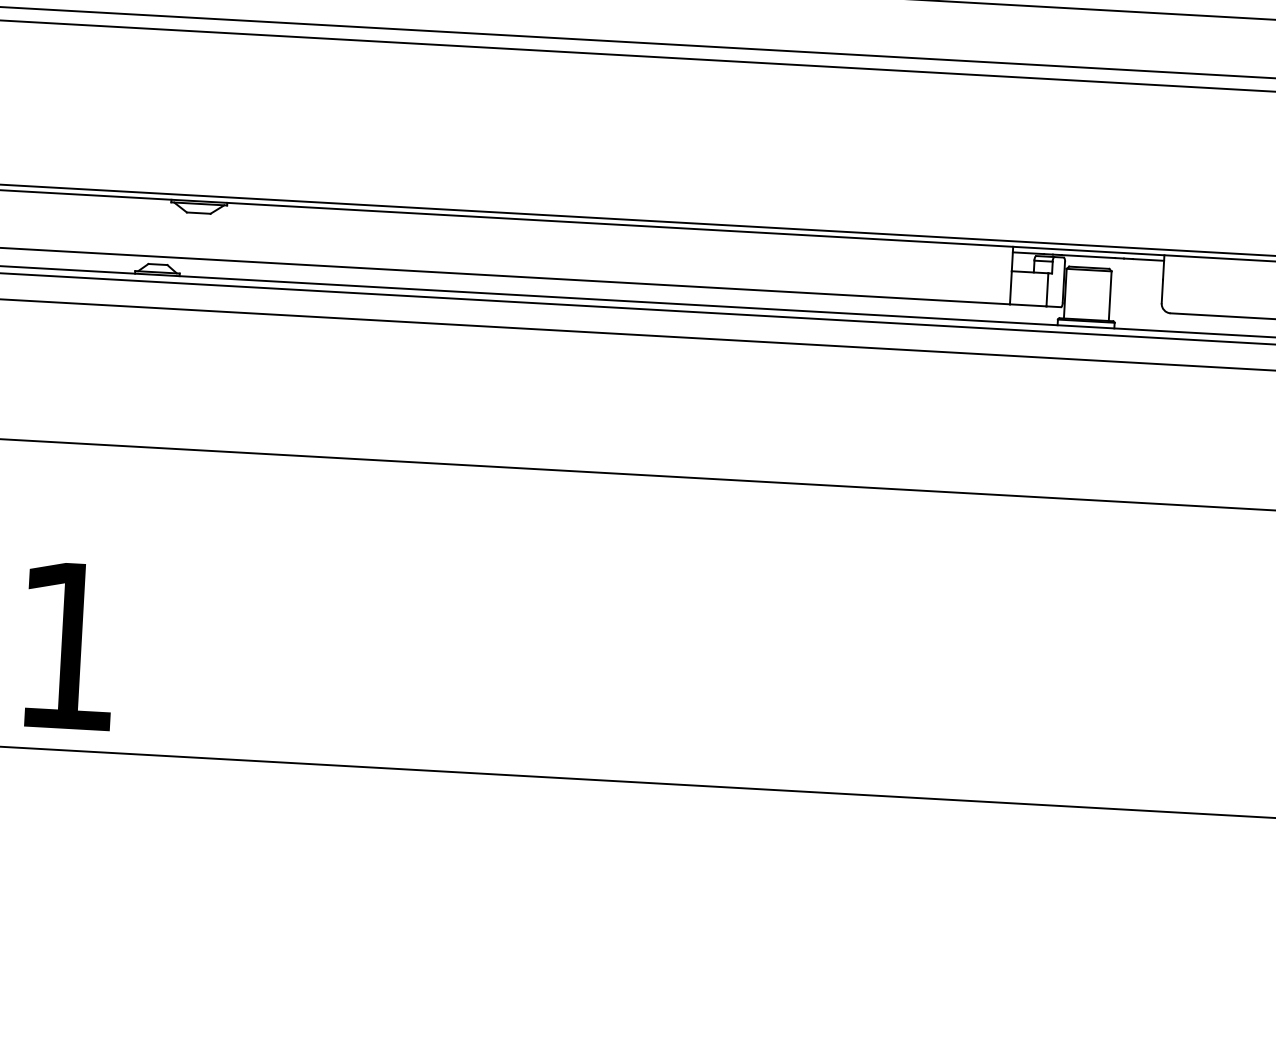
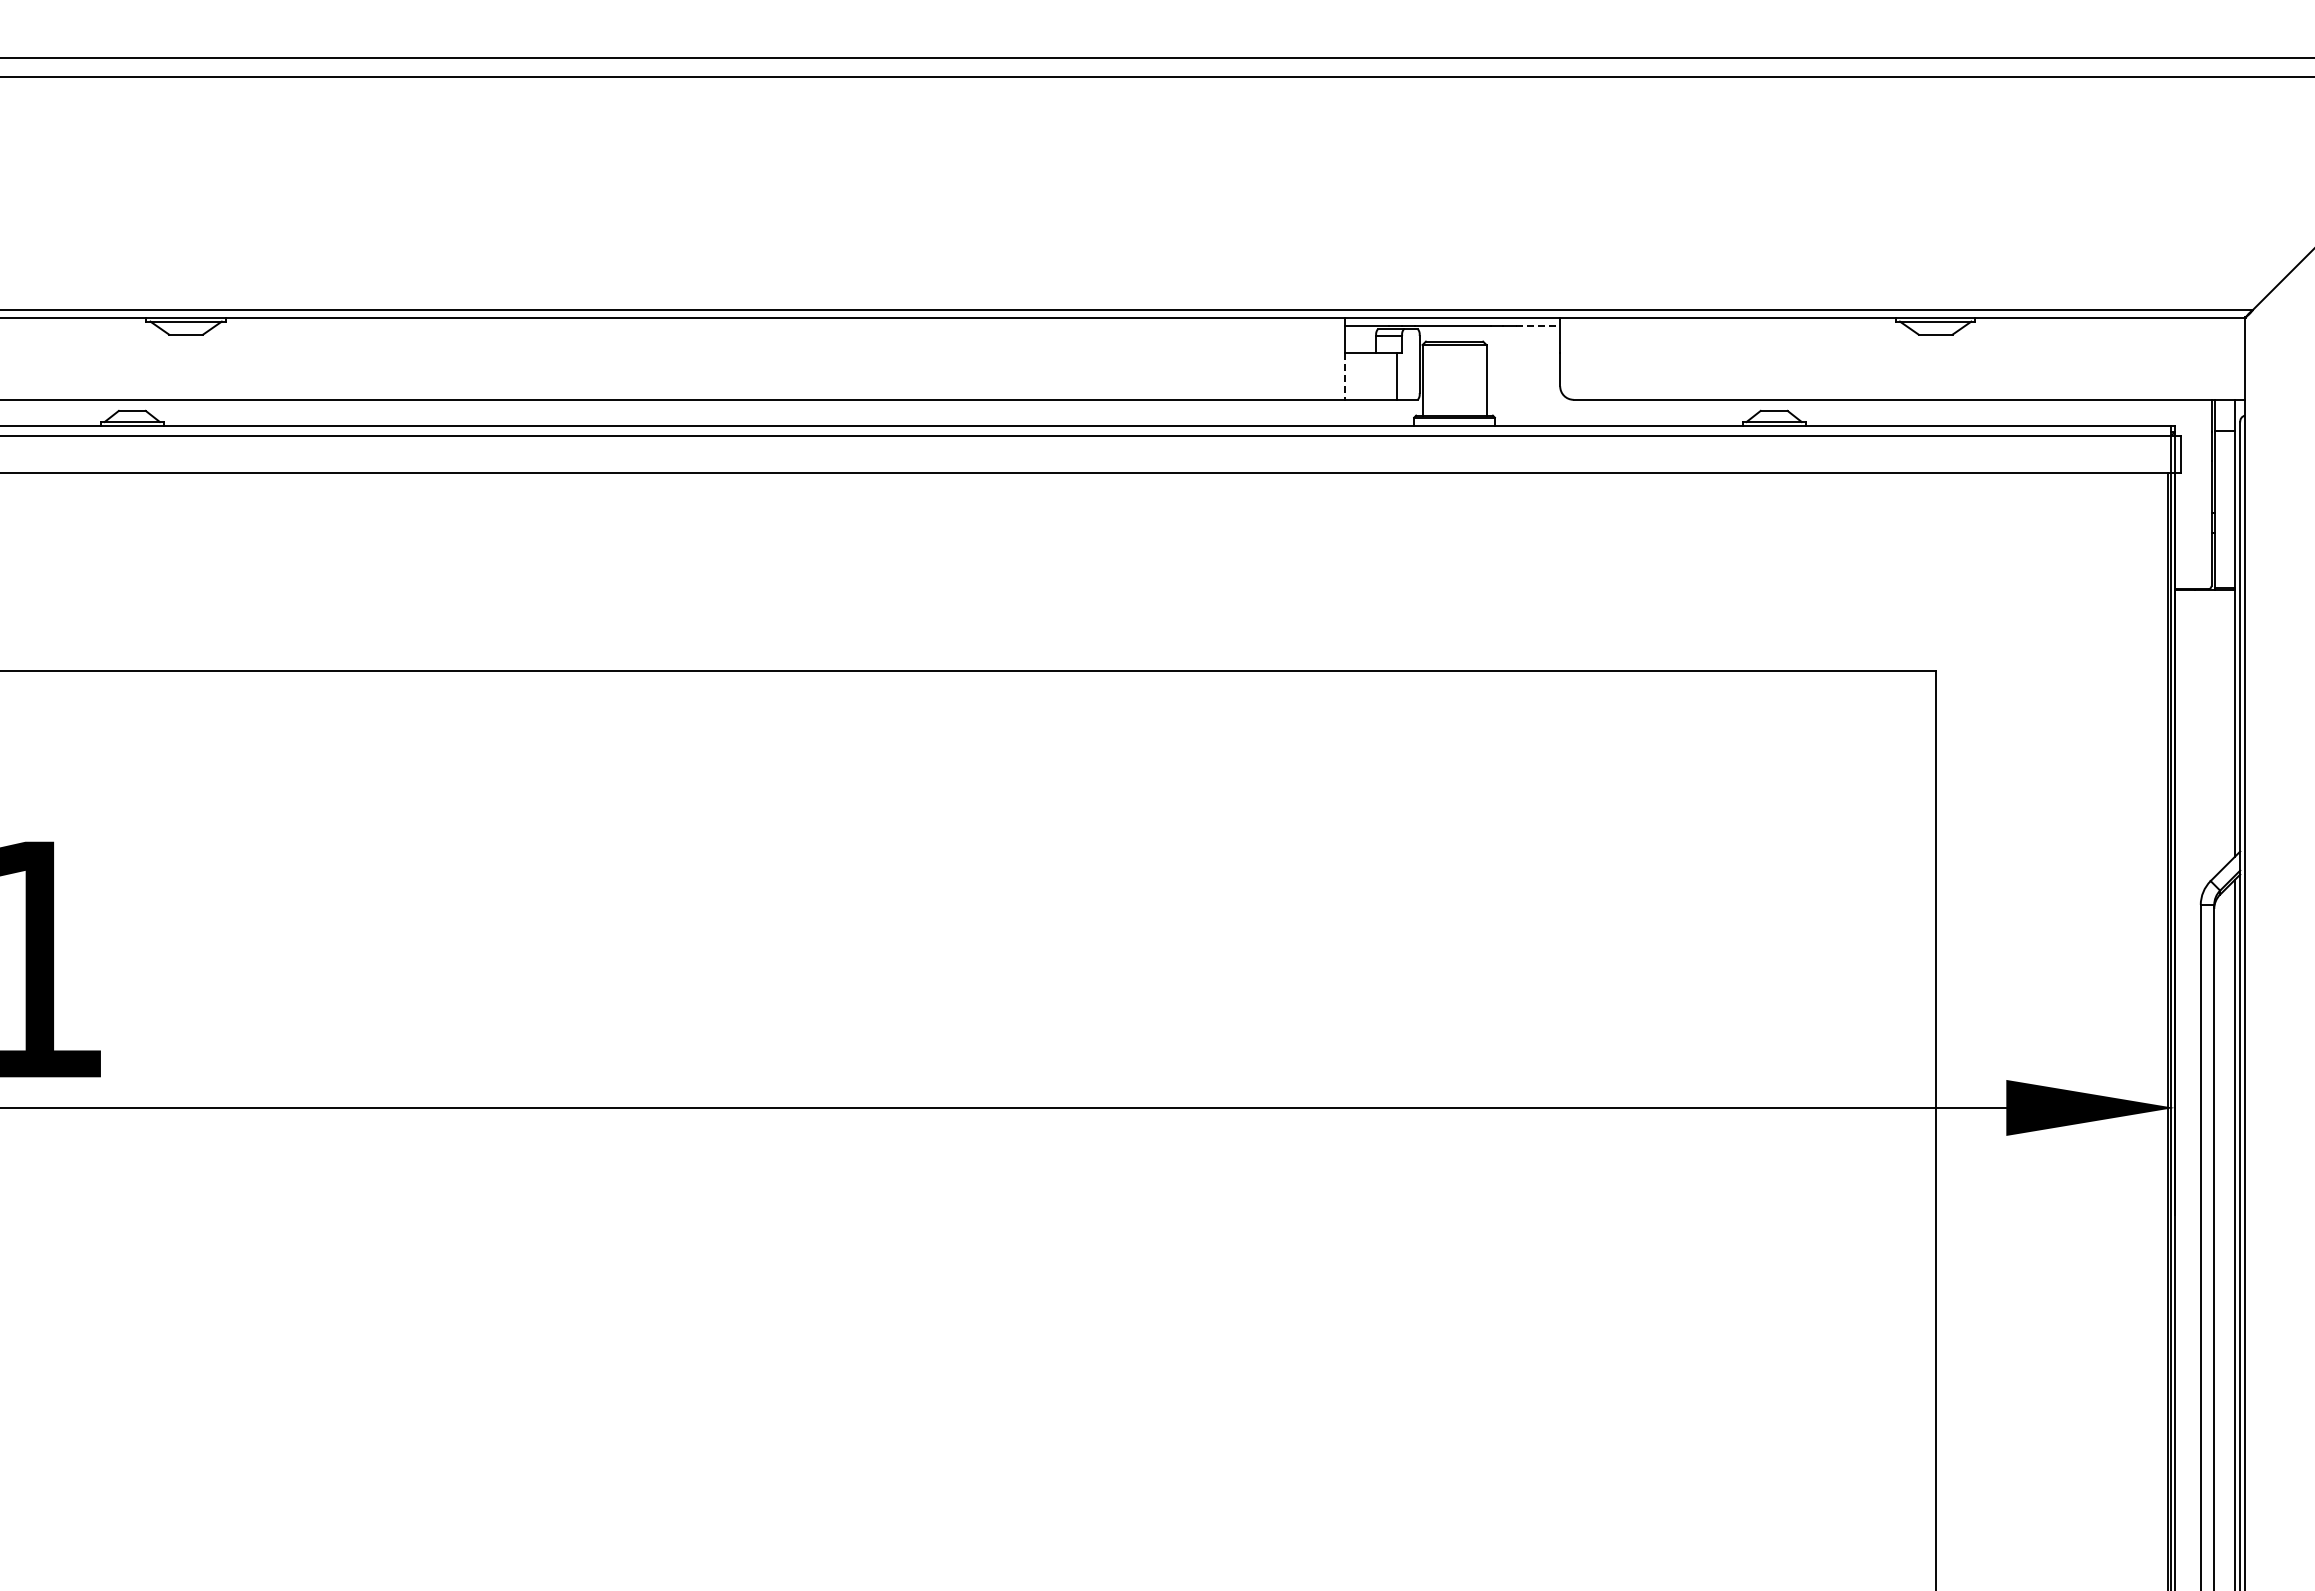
line: (1148, 259) -> (1538, 325), solid -> dashed
line: (1010, 287) -> (1344, 376), solid -> dashed

